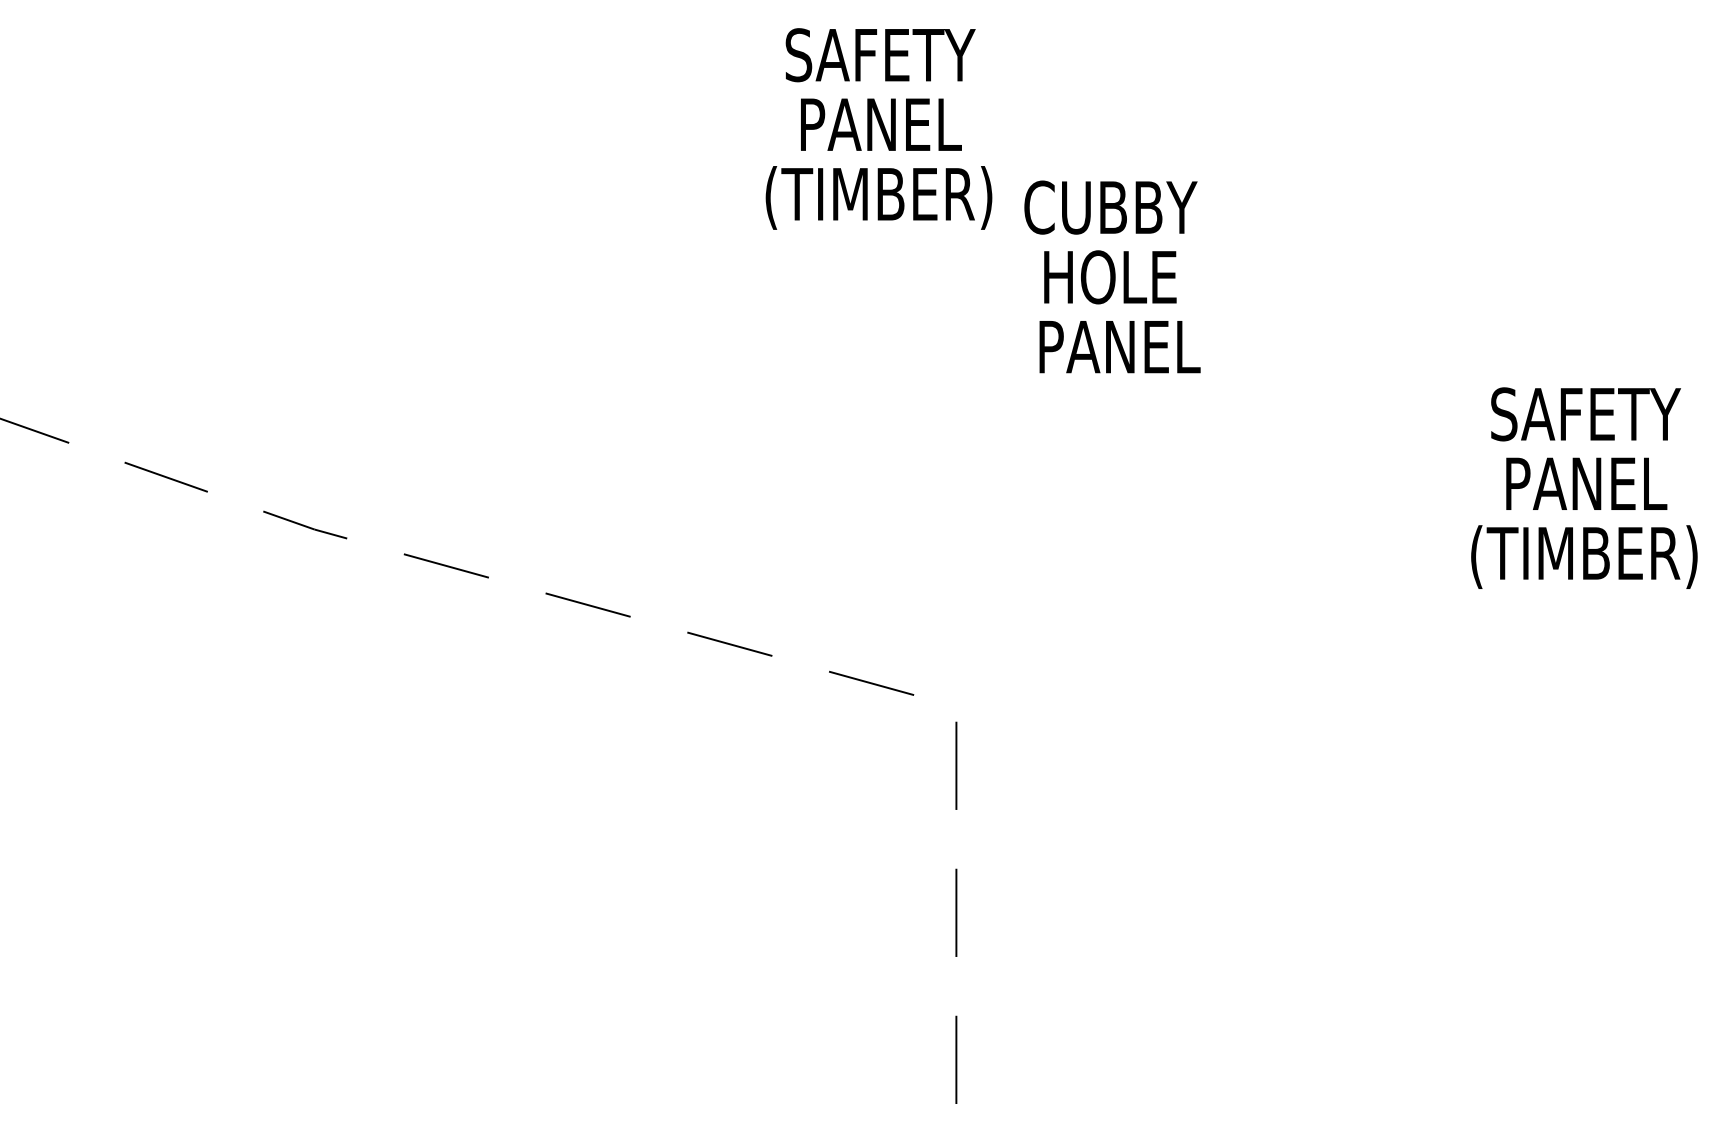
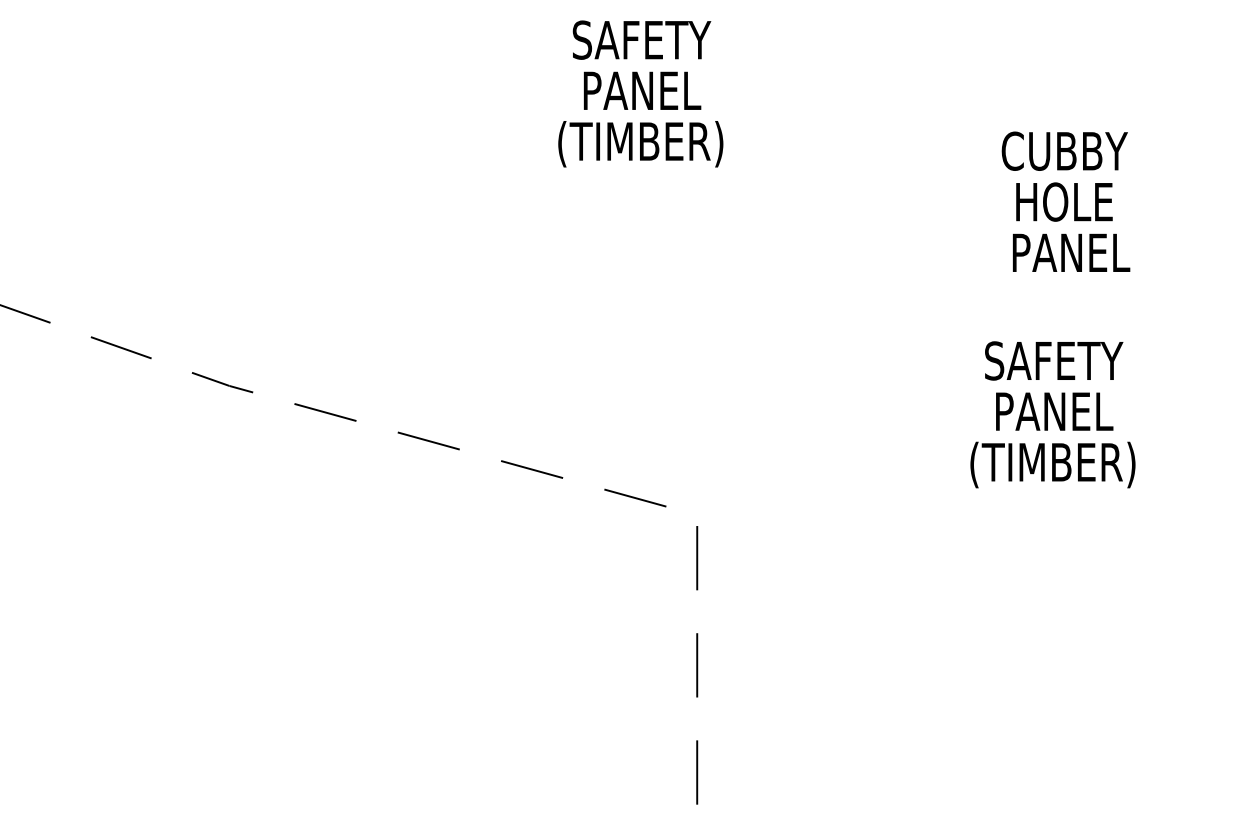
text: (1111, 276) -> (1065, 201), moved
text: (1583, 487) -> (1052, 414), moved

